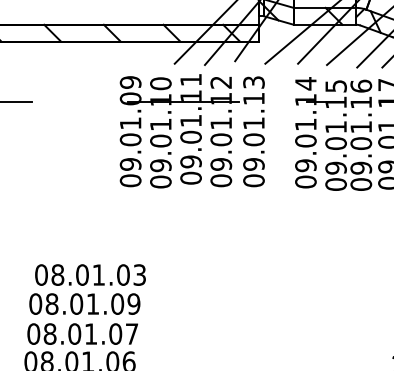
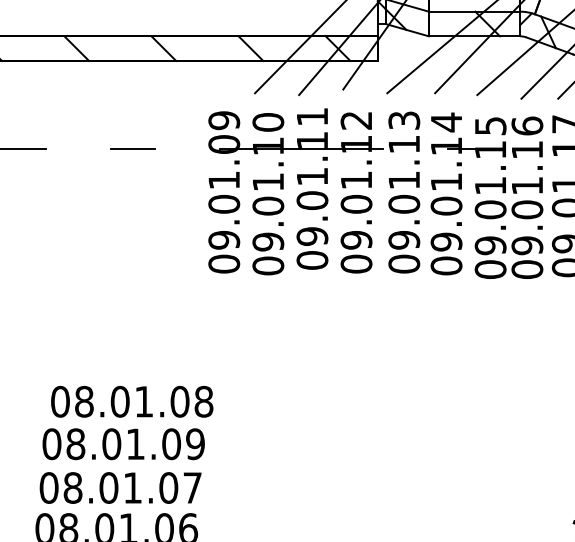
line: (91, 102) -> (133, 149), added
part: (191, 131) -> (313, 192), moved
text: (139, 274) -> (203, 400), 08.01.03 -> 08.01.08

